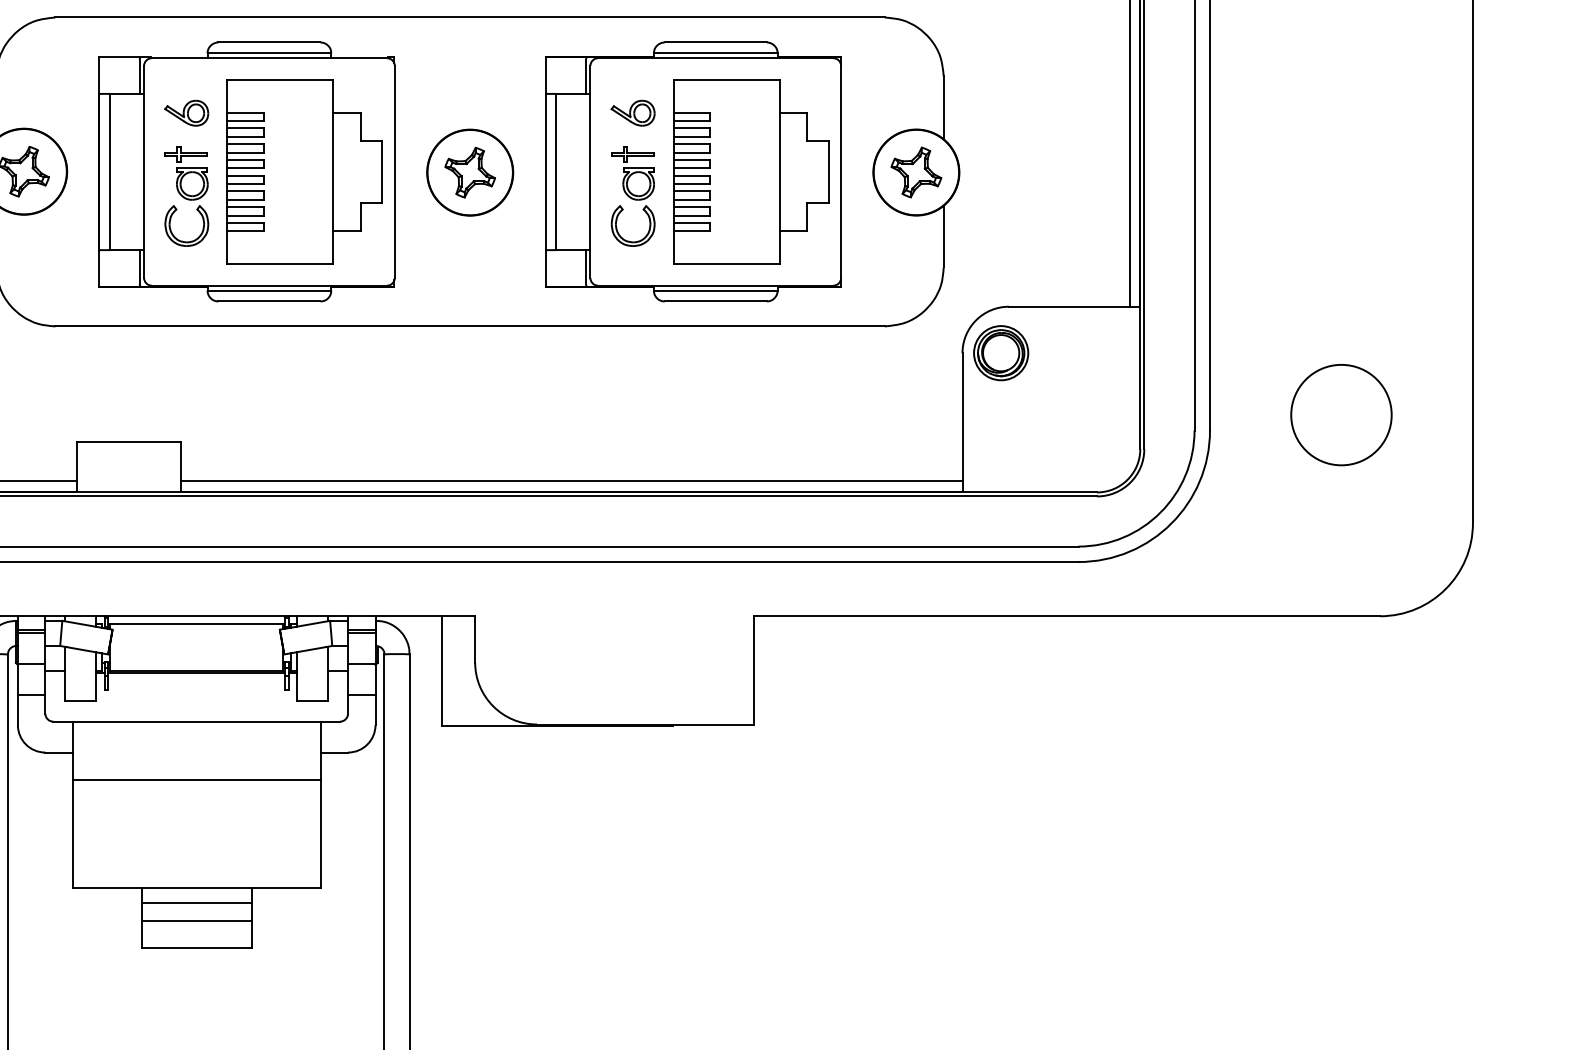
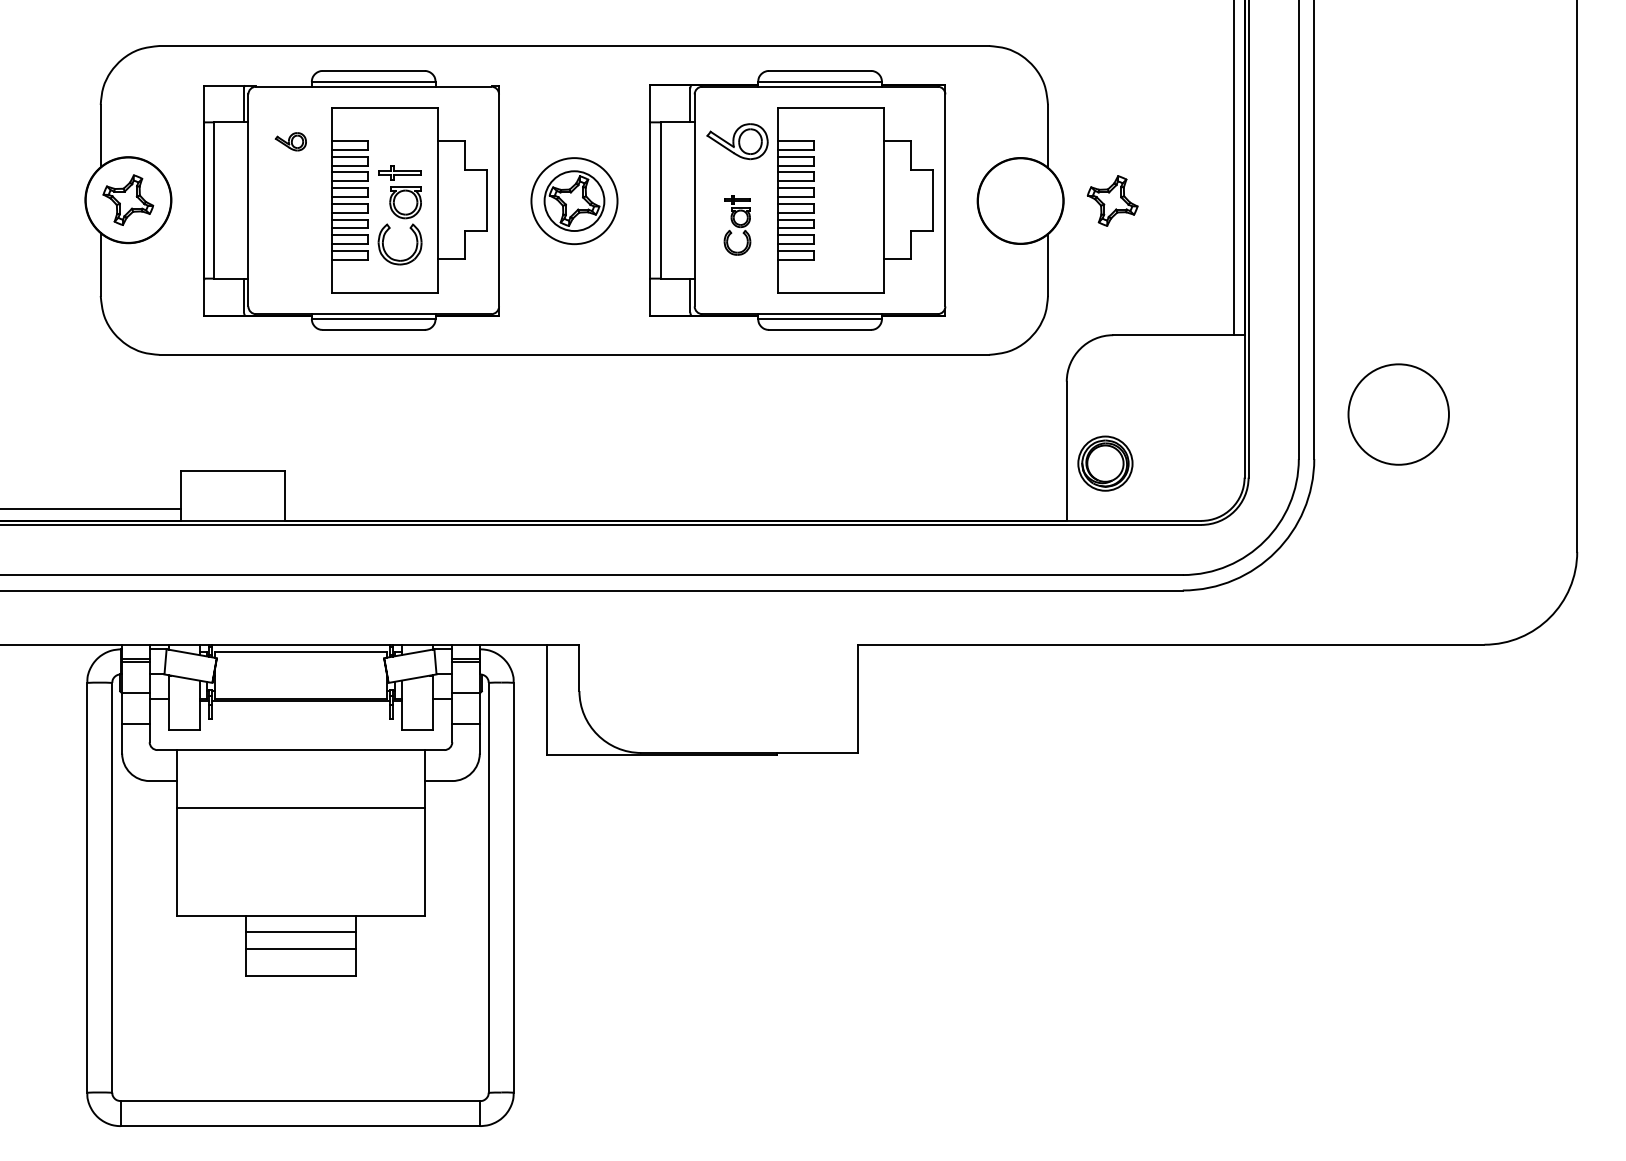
part: (186, 113) -> (290, 141), size x0.7
part: (632, 113) -> (736, 141), size x1.4
circle: (470, 172) -> (574, 200), size x0.7
part: (916, 172) -> (1112, 200), moved
part: (186, 197) -> (399, 215), moved
part: (633, 197) -> (737, 225), size x0.6
part: (1001, 353) -> (1105, 463), moved
circle: (1341, 415) -> (1398, 414), moved
line: (571, 481) -> (675, 509), removed

